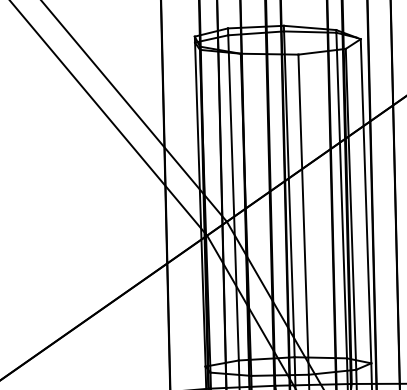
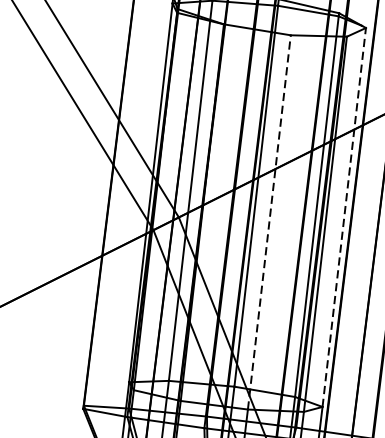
line: (366, 200) -> (344, 216), solid -> dashed
line: (303, 214) -> (269, 222), solid -> dashed

